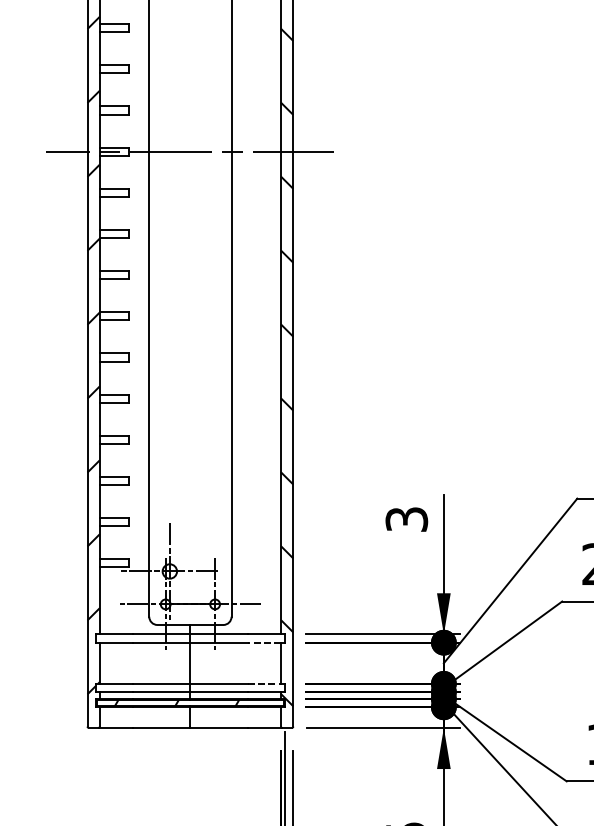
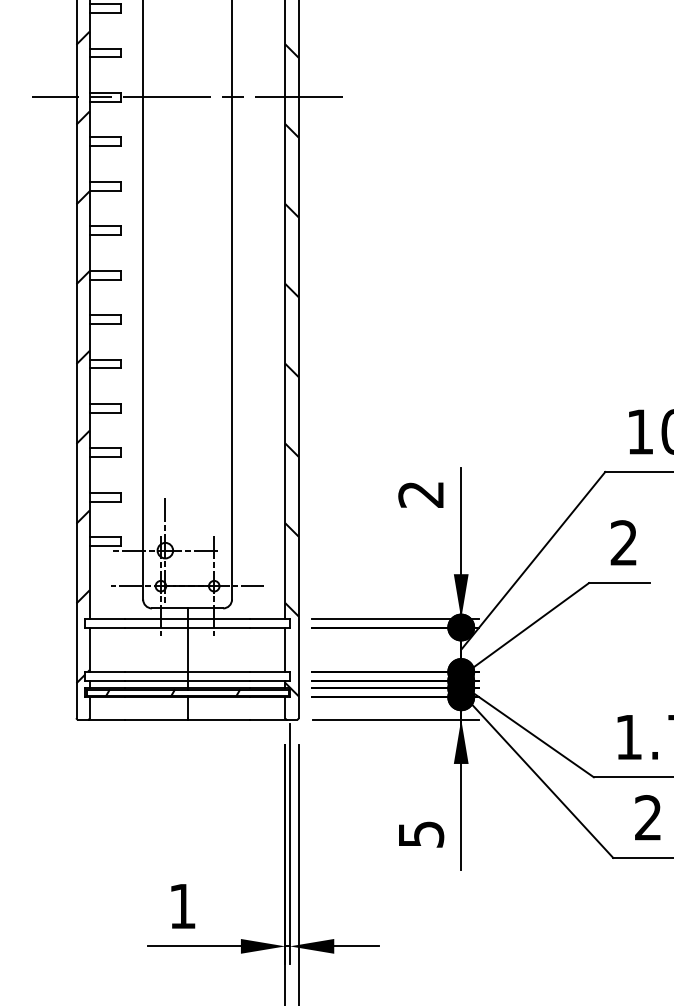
text: (407, 519) -> (421, 494), 3 -> 2
line: (264, 642) -> (267, 627), dashed -> solid
line: (264, 683) -> (267, 671), dashed -> solid

